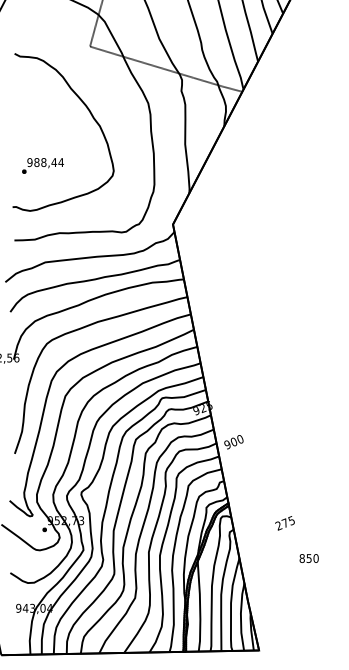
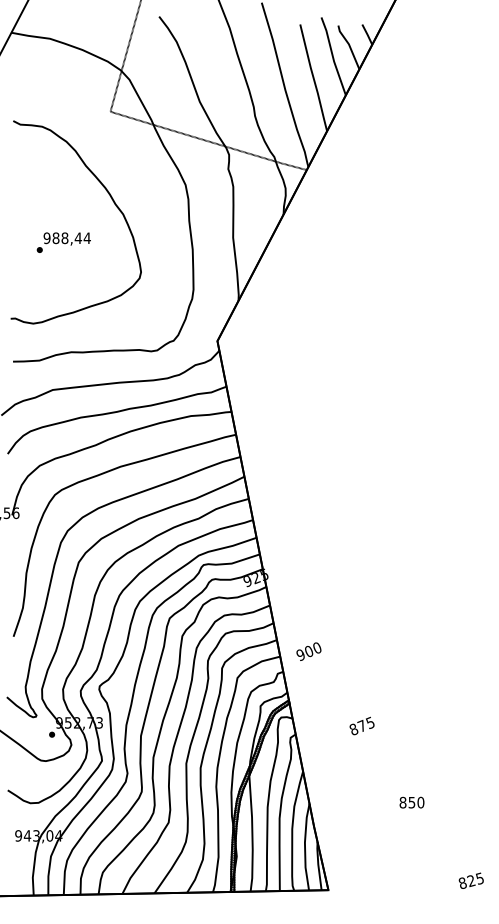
text: (42, 165) -> (63, 242), moved
text: (233, 442) -> (308, 651), moved
text: (278, 525) -> (353, 729), 275 -> 875
text: (308, 558) -> (411, 802), moved

